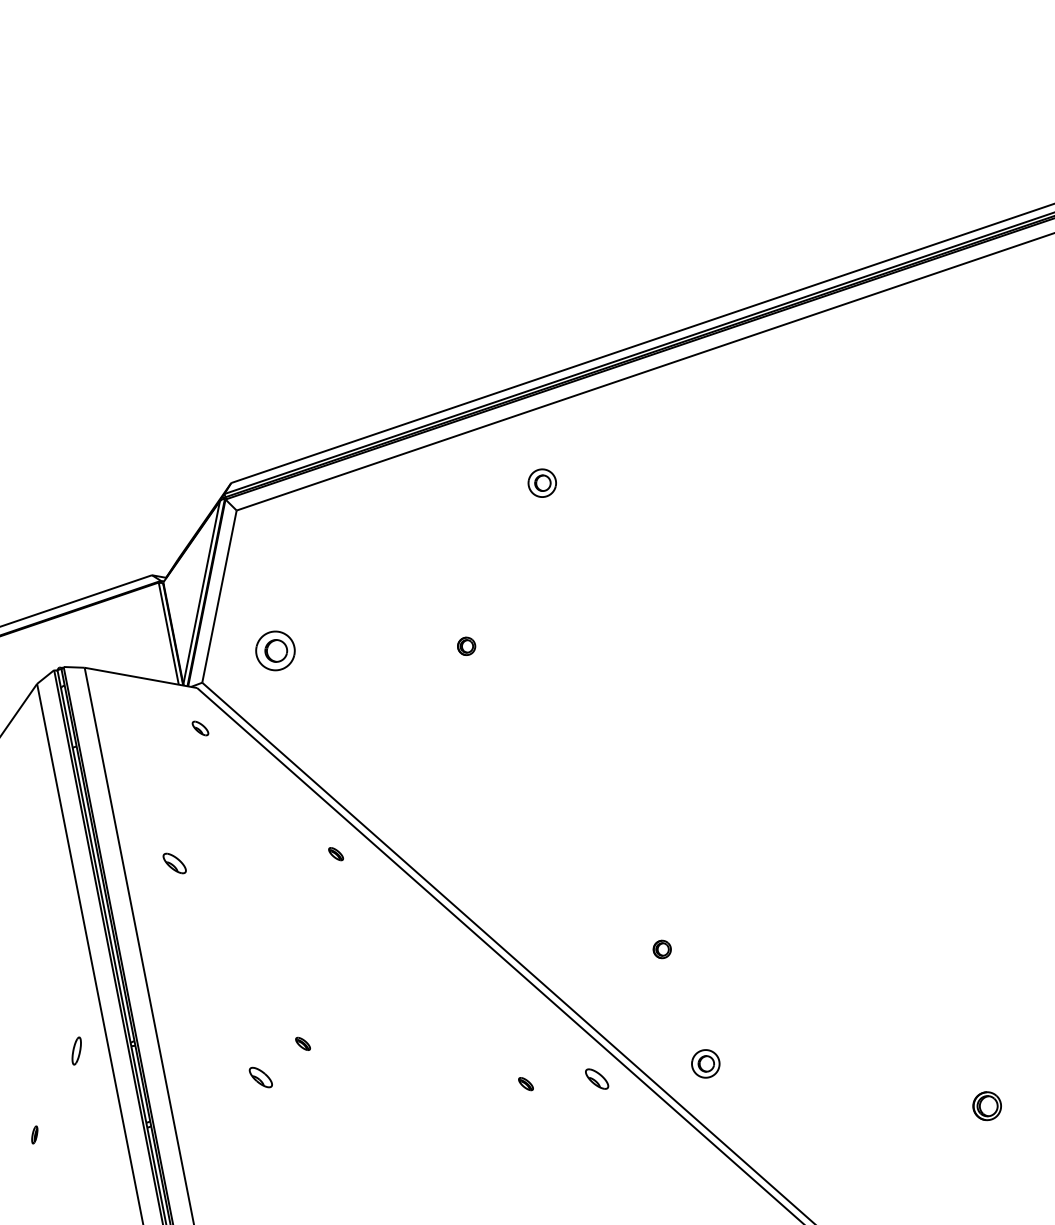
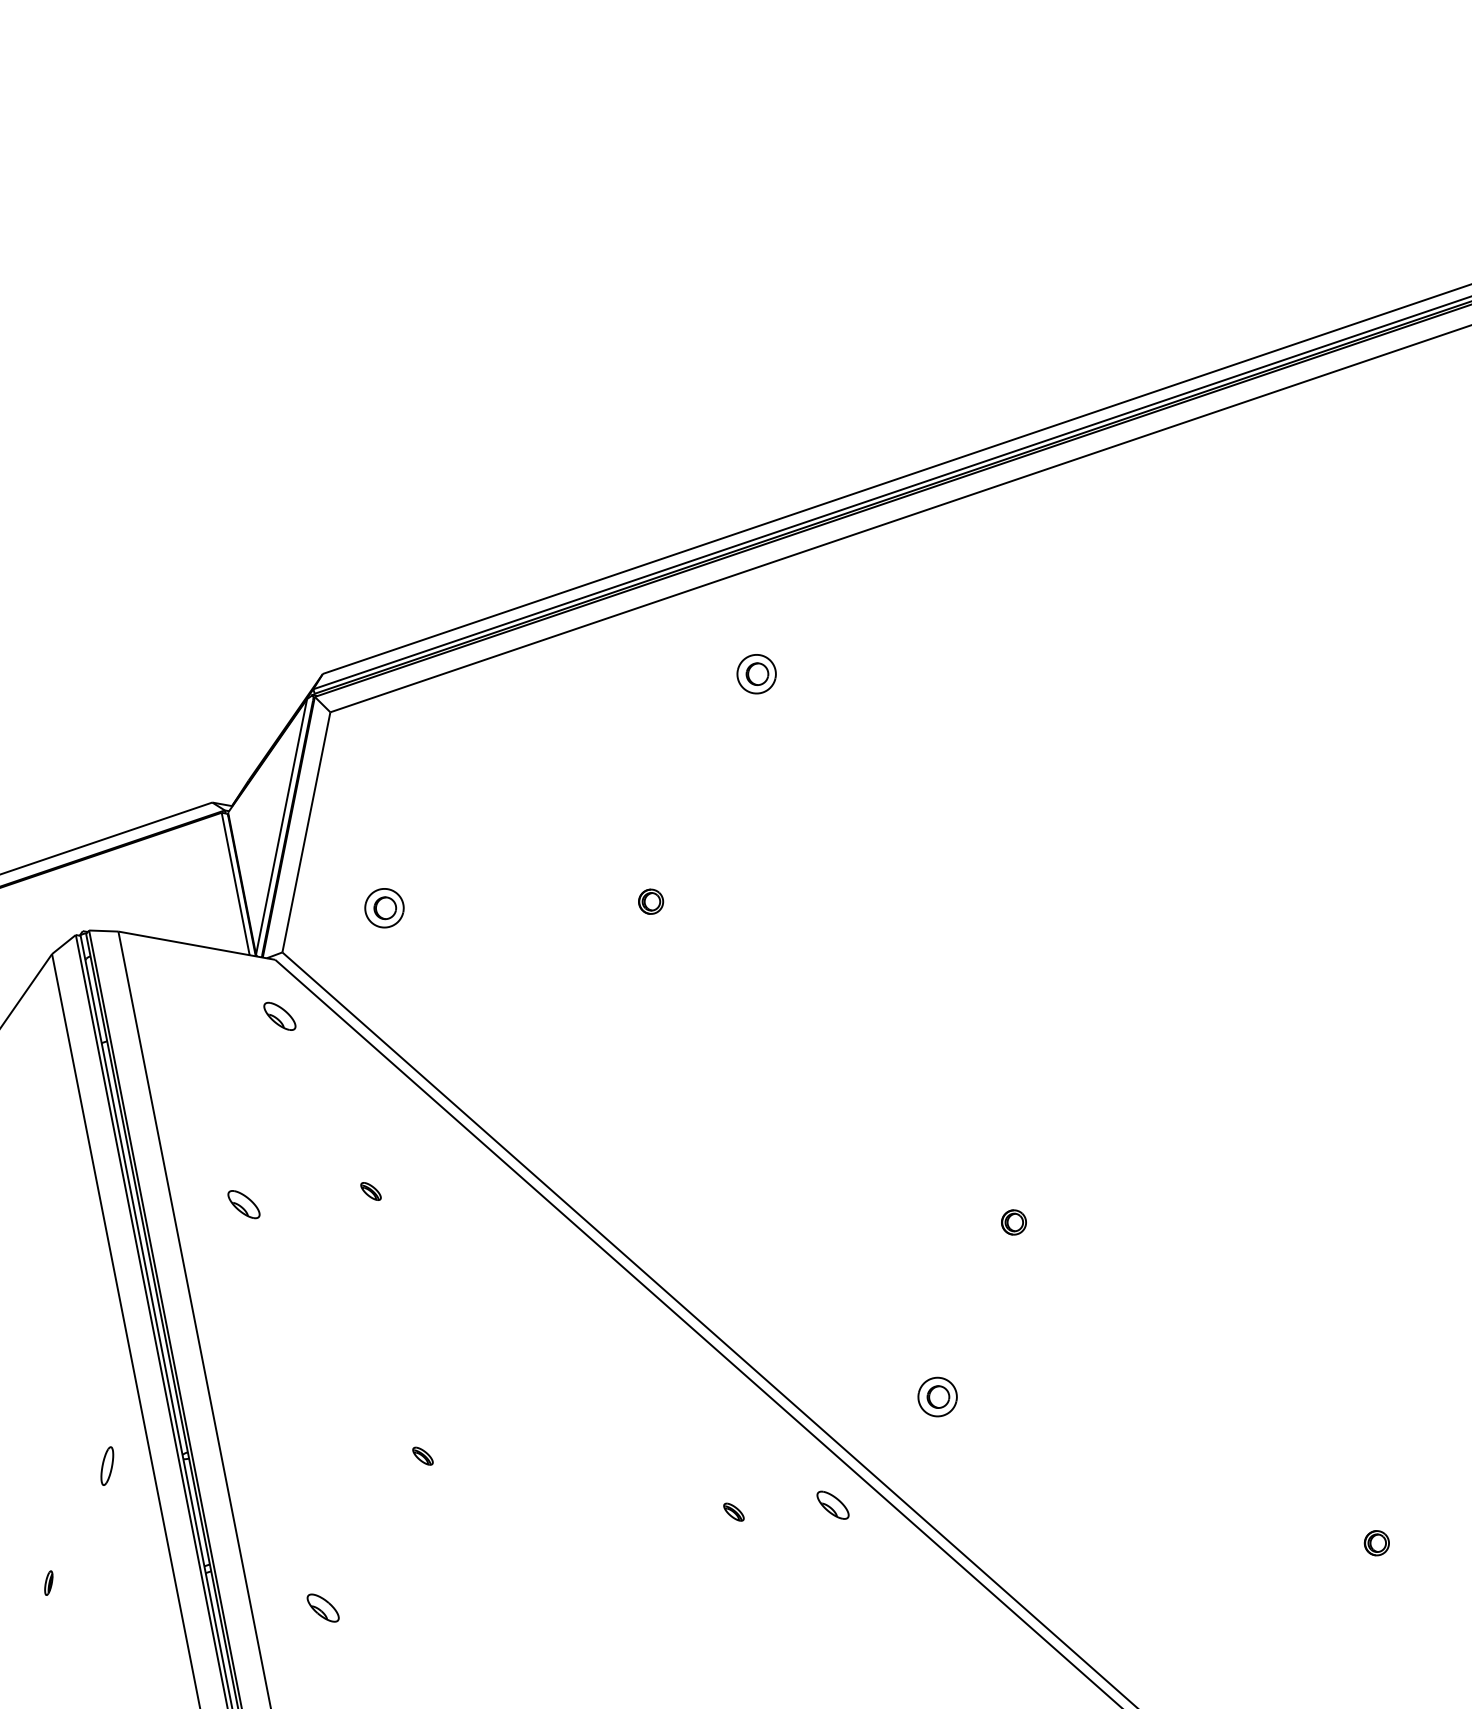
part: (275, 651) -> (384, 908), size x0.71
part: (200, 727) -> (279, 1015), size x1.43
part: (335, 854) -> (370, 1191), moved
part: (661, 949) -> (1013, 1222), moved
part: (705, 1063) -> (937, 1396), moved
part: (260, 1077) -> (322, 1607), moved
part: (986, 1106) -> (1376, 1543), size x0.62

